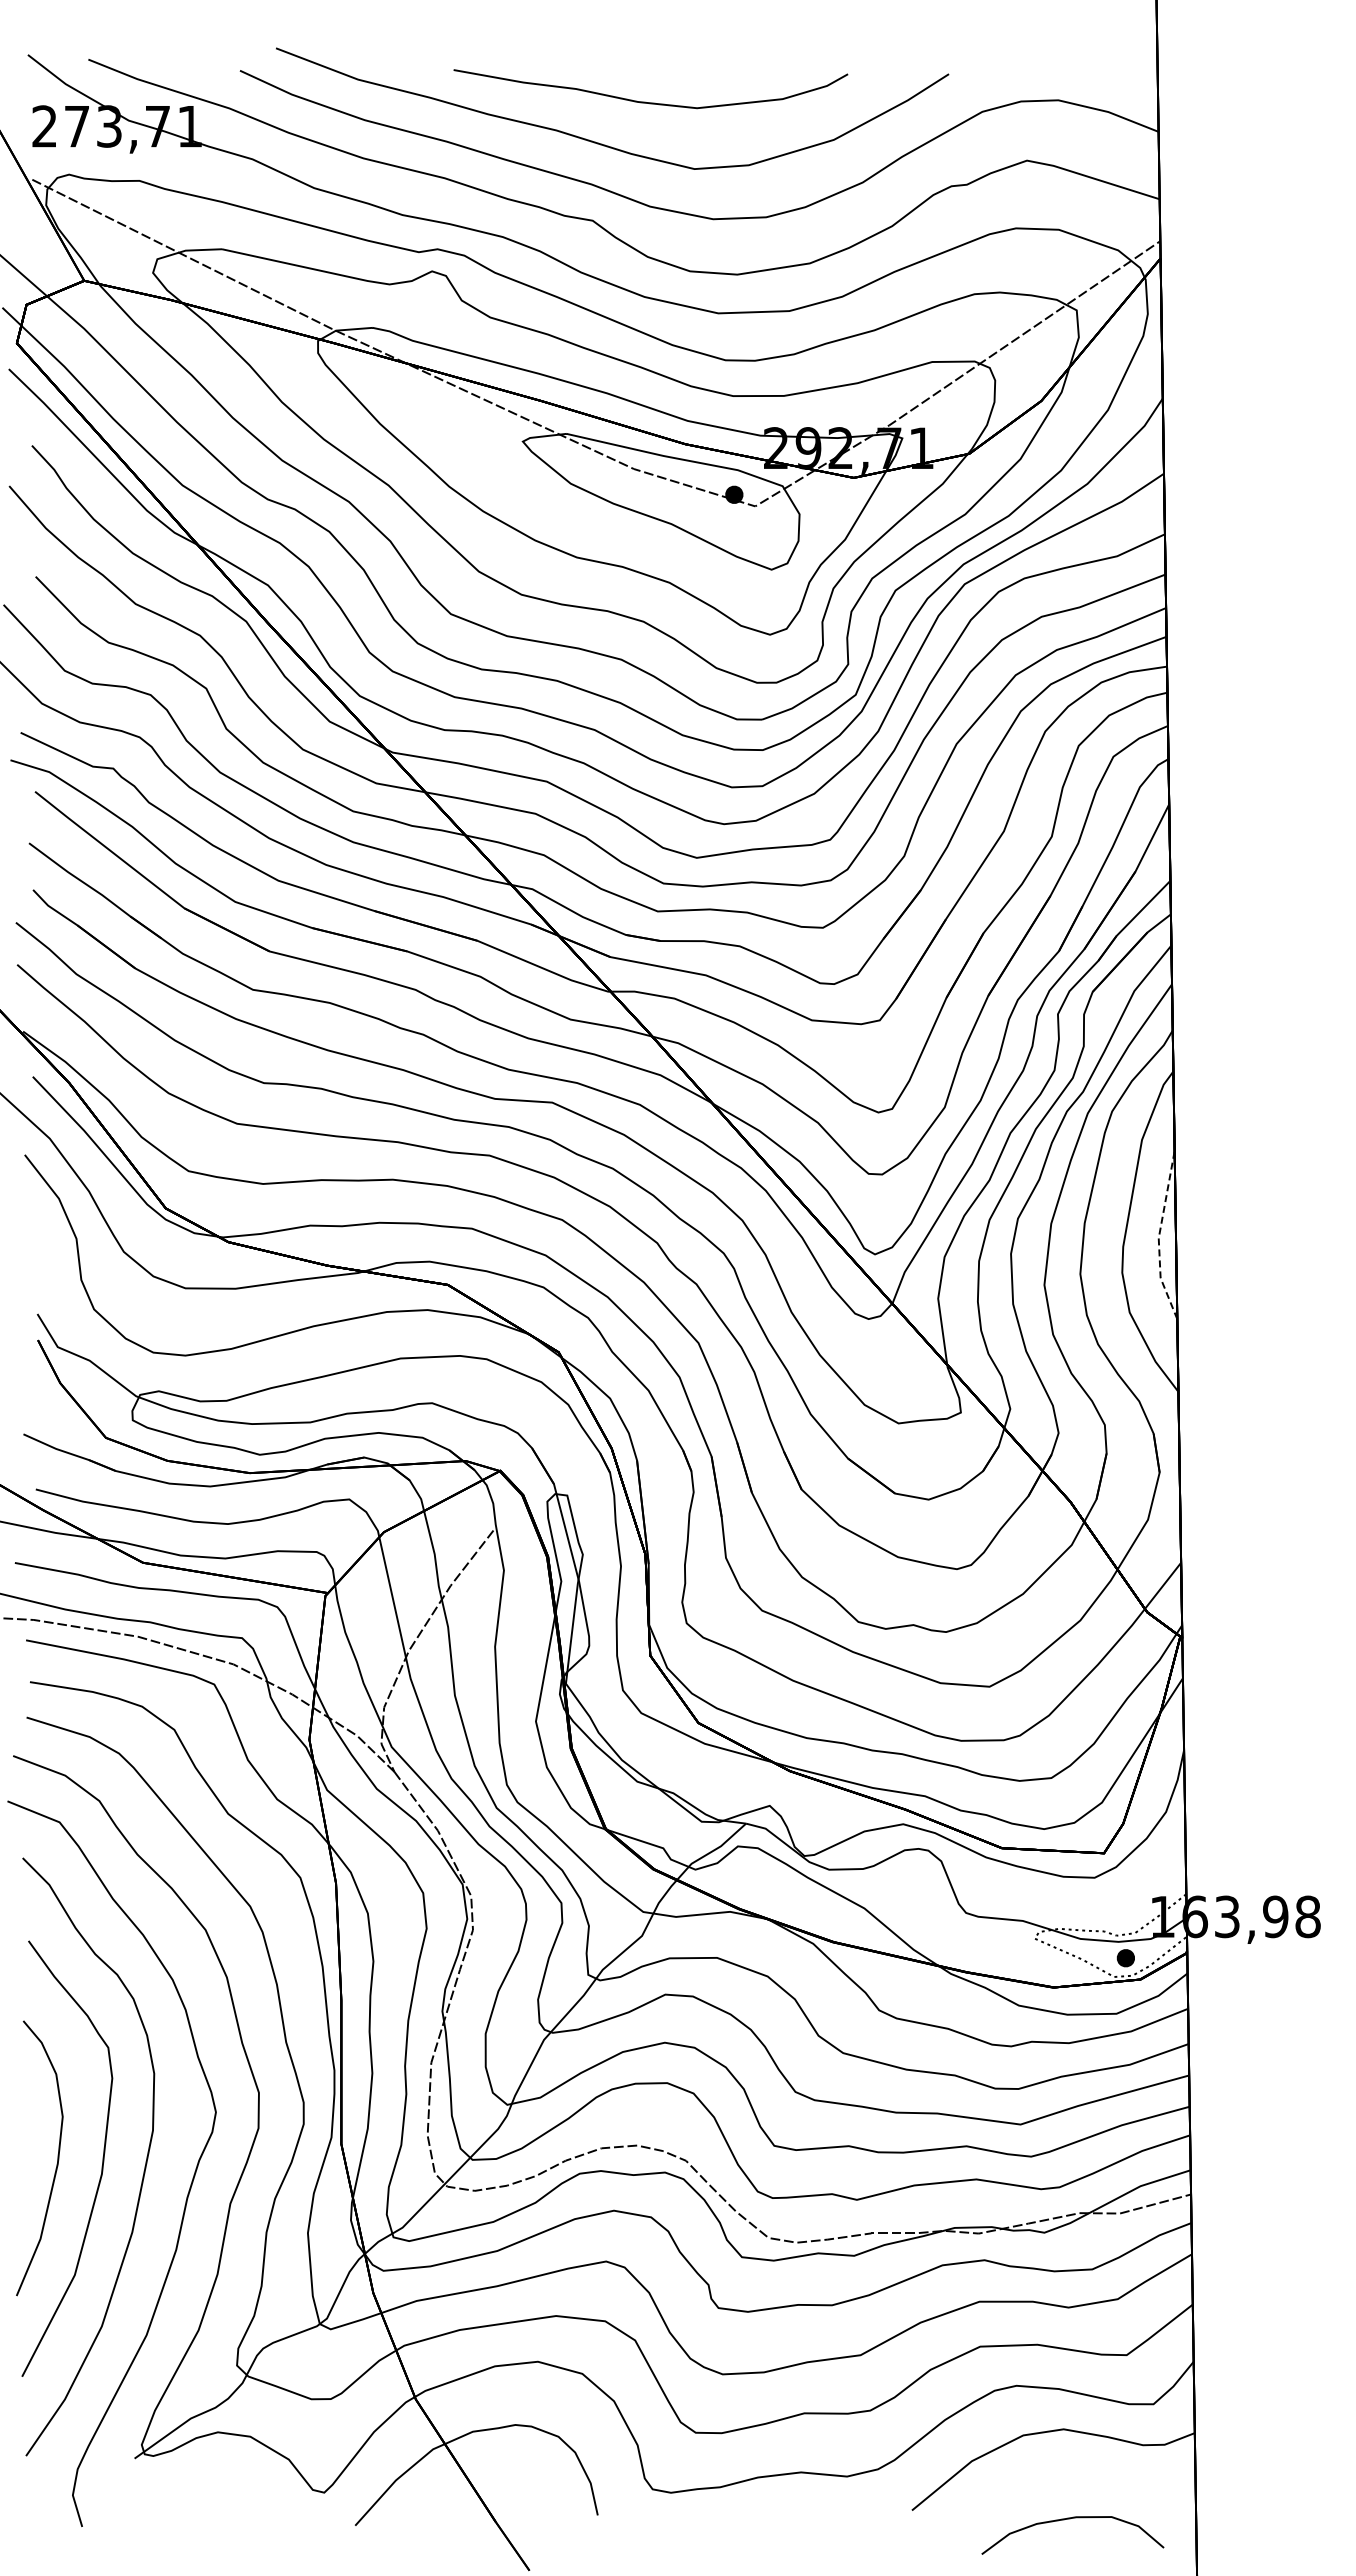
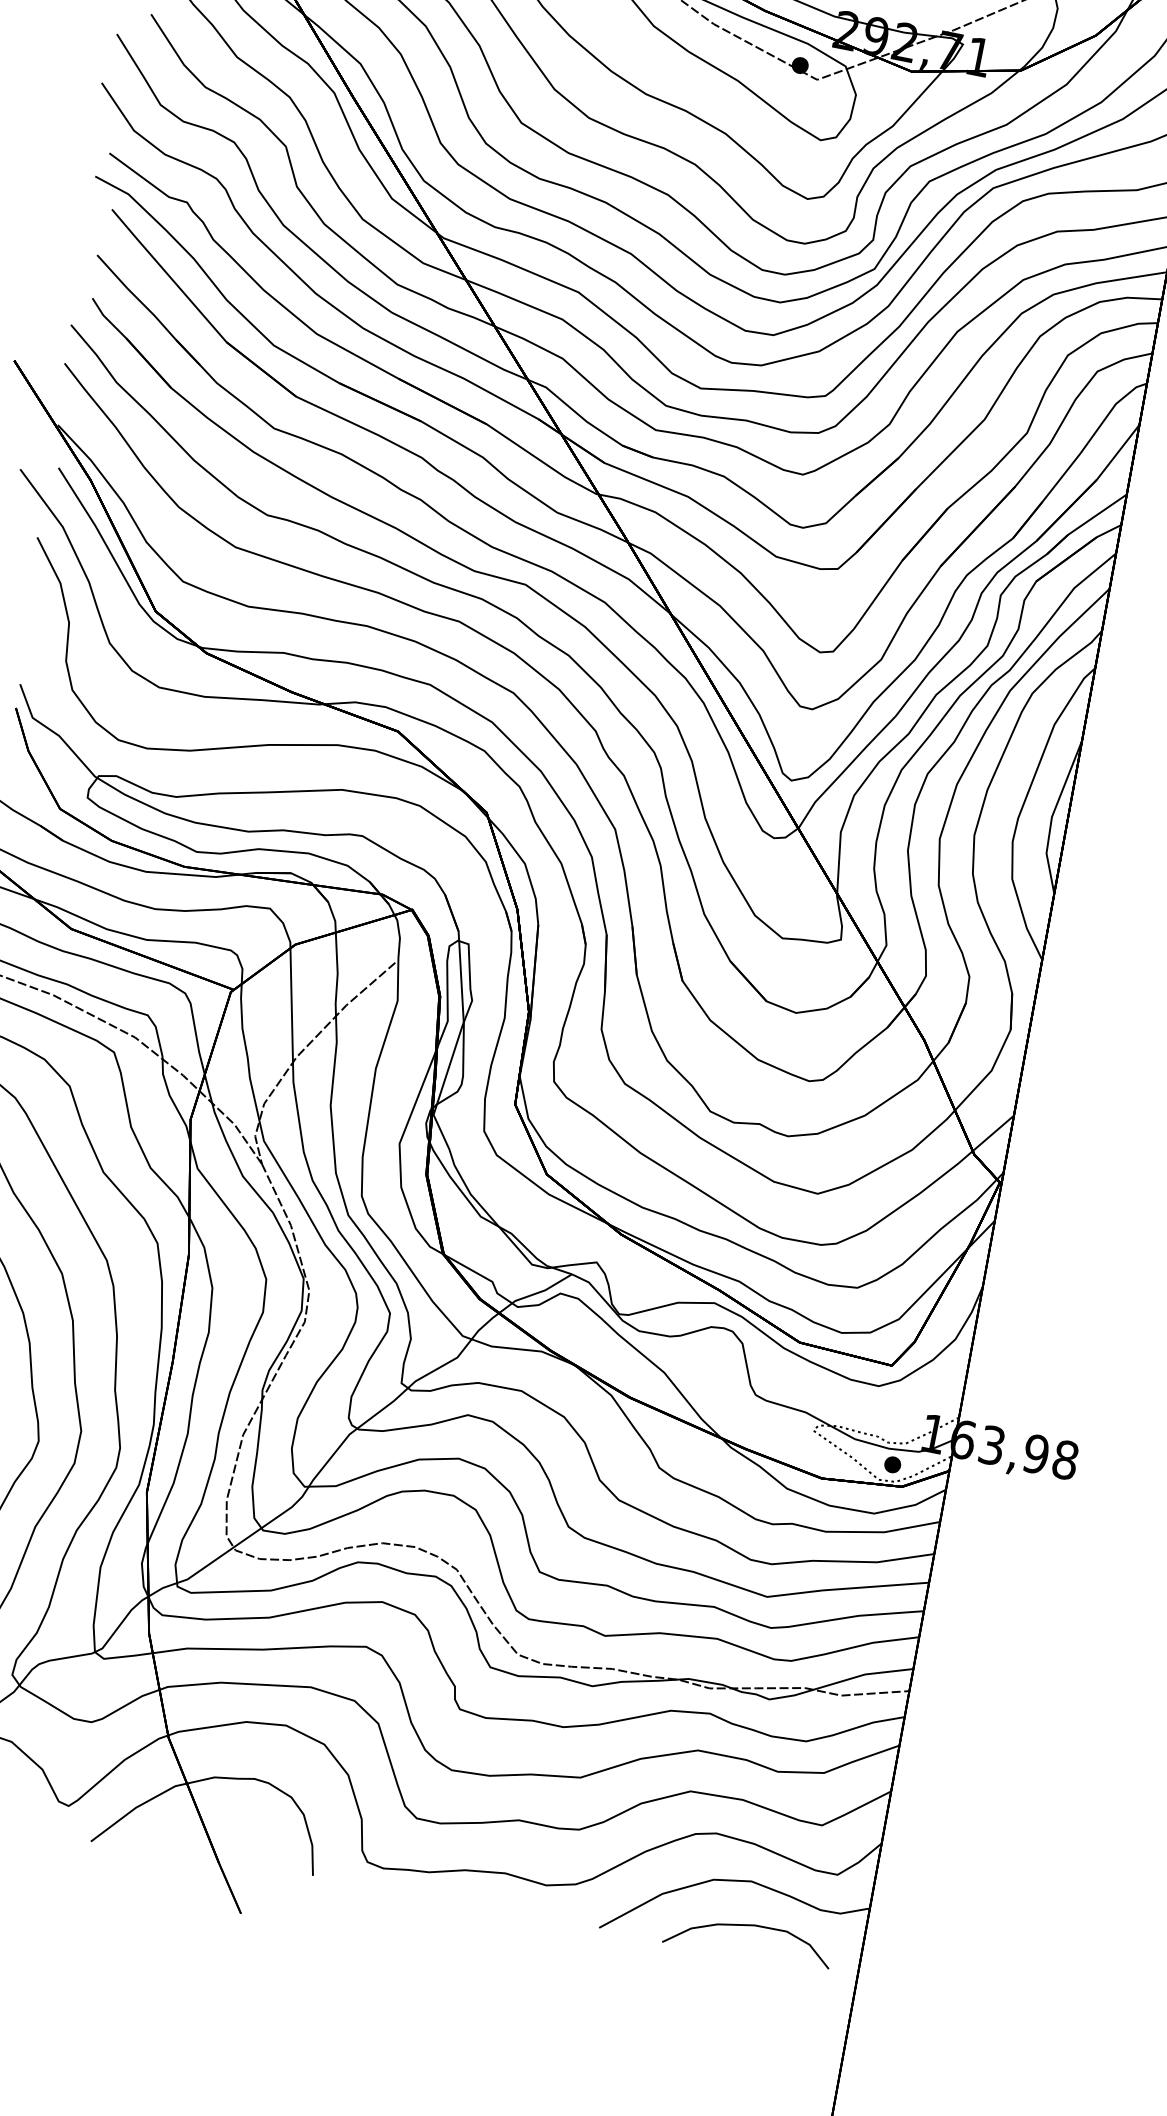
line: (1158, 1237) -> (1051, 816), dashed -> solid
curve: (1070, 2519) -> (749, 1926), moved

